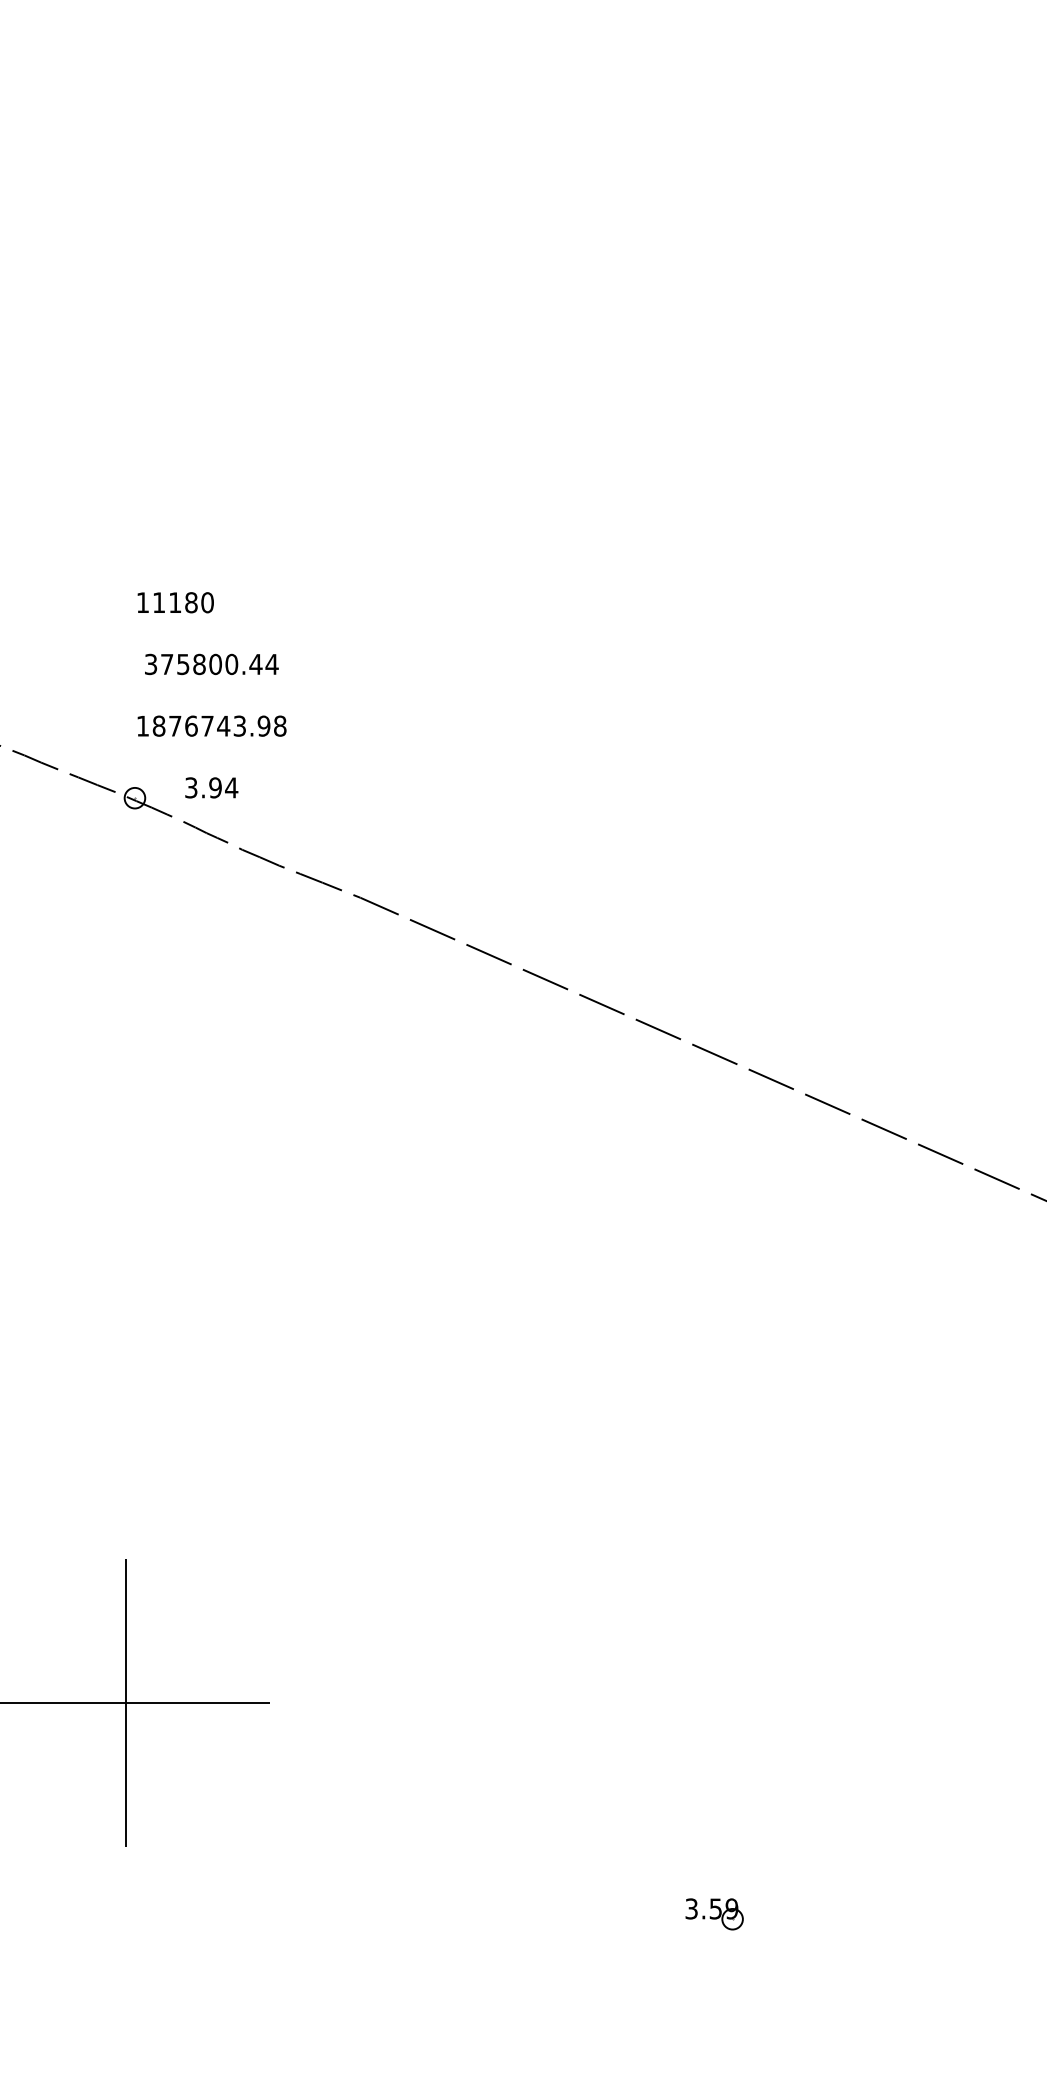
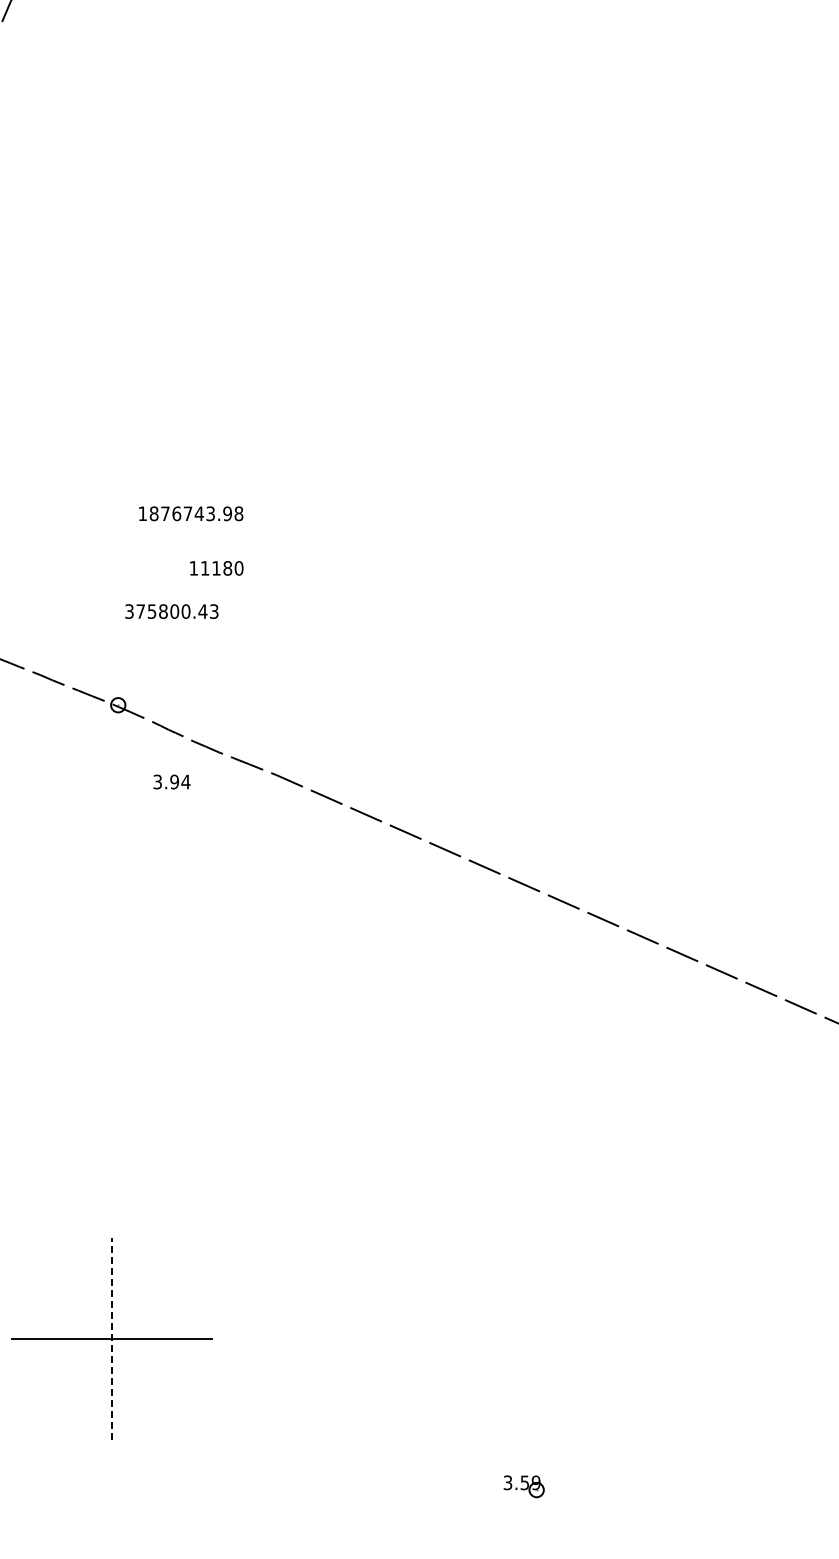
text: (175, 602) -> (216, 568), moved
text: (271, 664) -> (213, 611), 375800.44 -> 375800.43
text: (212, 725) -> (191, 513), moved
text: (211, 787) -> (171, 781), moved
line: (125, 1702) -> (111, 1338), solid -> dashed

